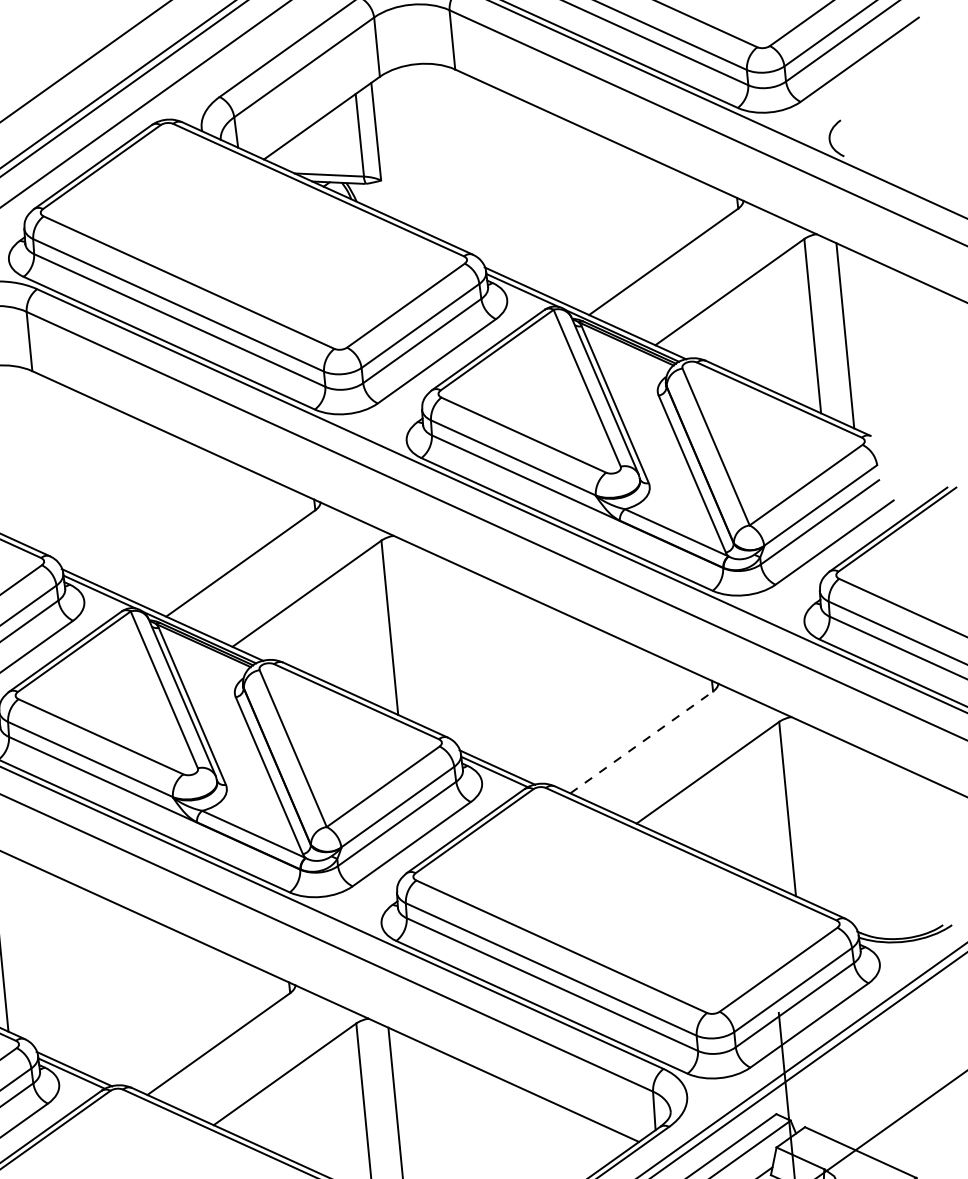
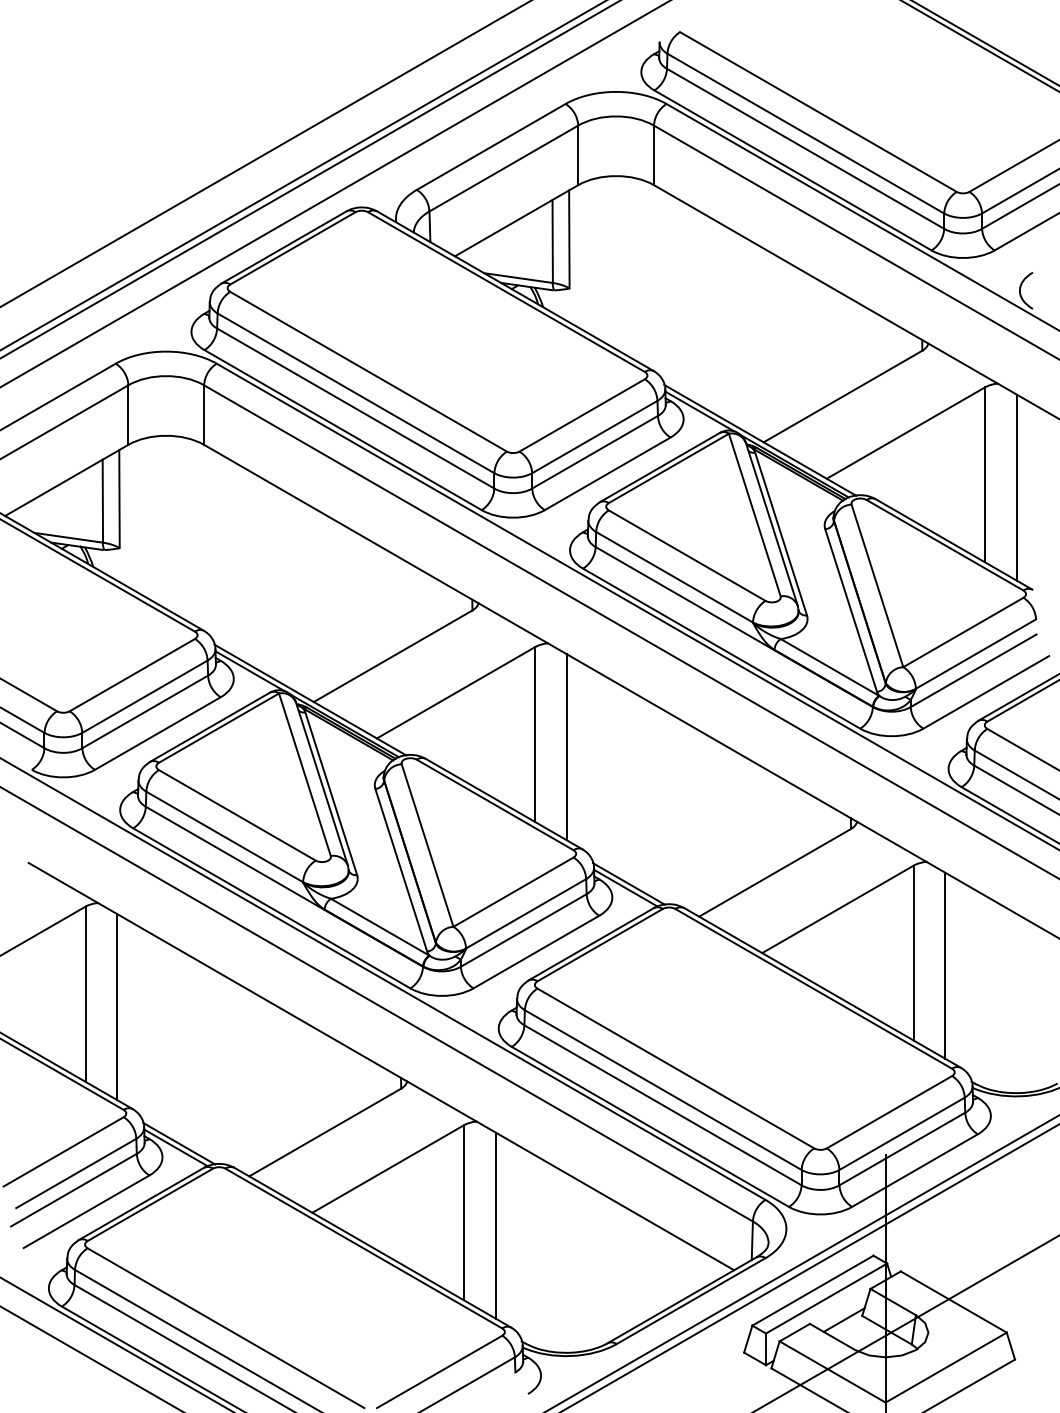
line: (422, 637) -> (566, 747), added
line: (641, 742) -> (774, 872), dashed -> solid
line: (820, 818) -> (945, 965), added

